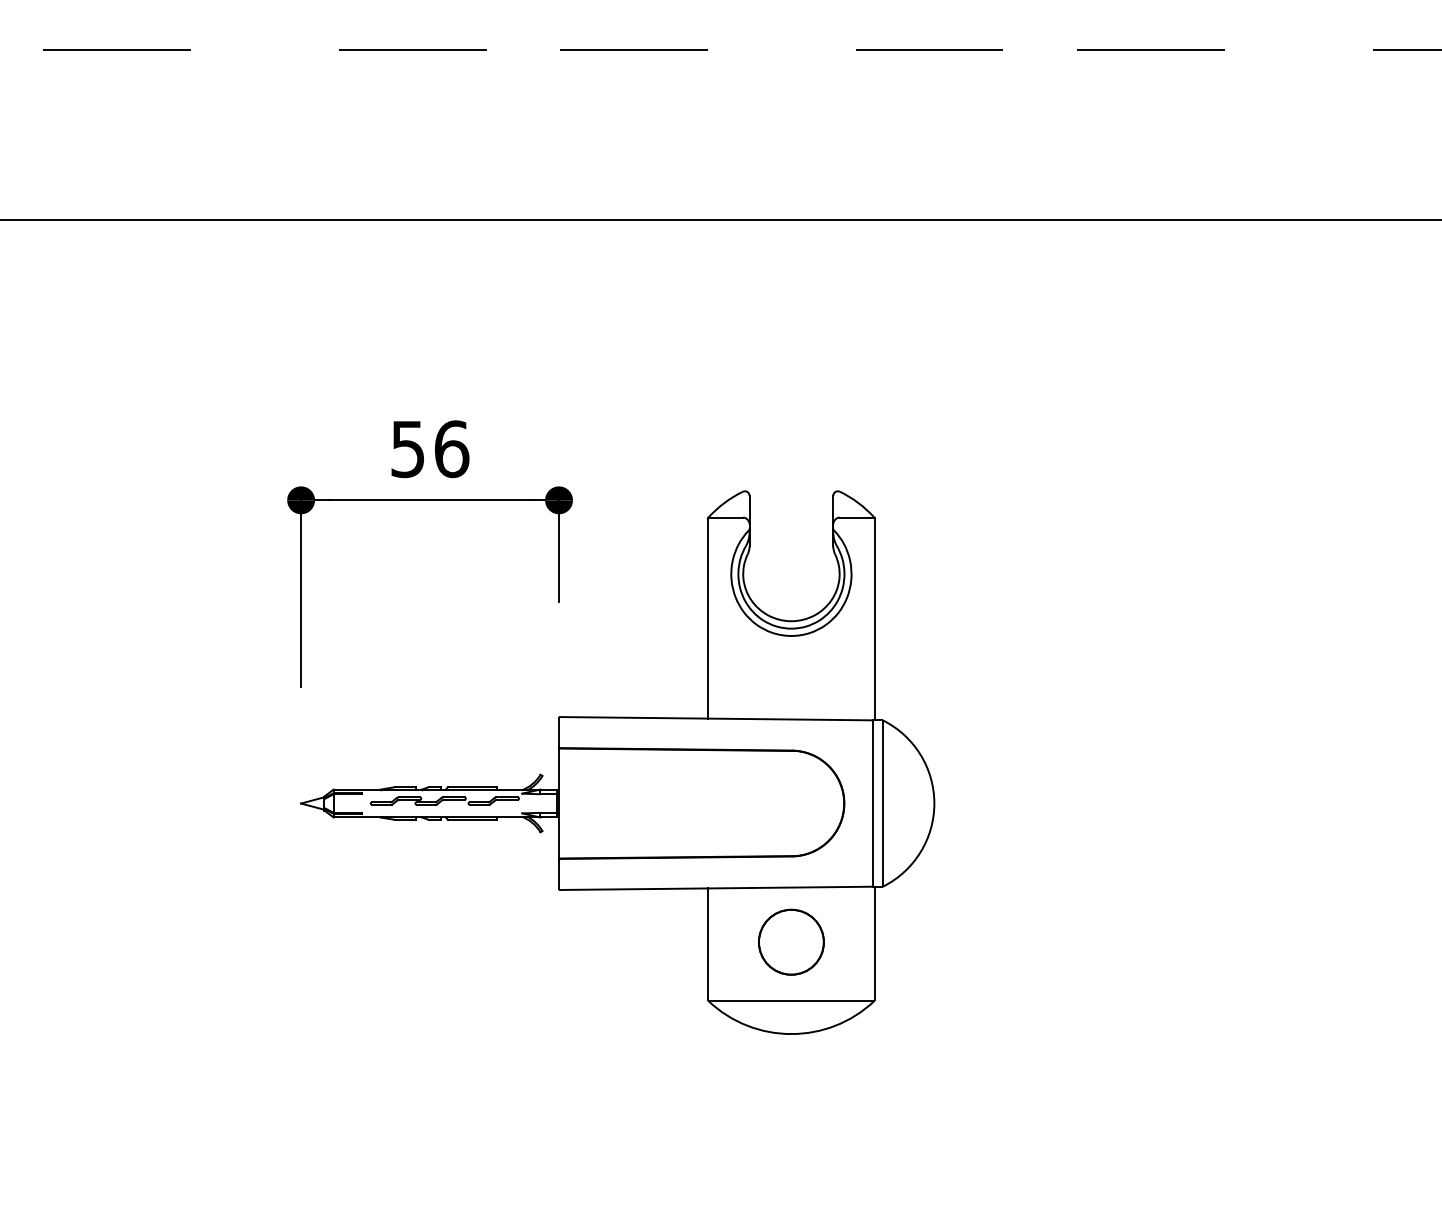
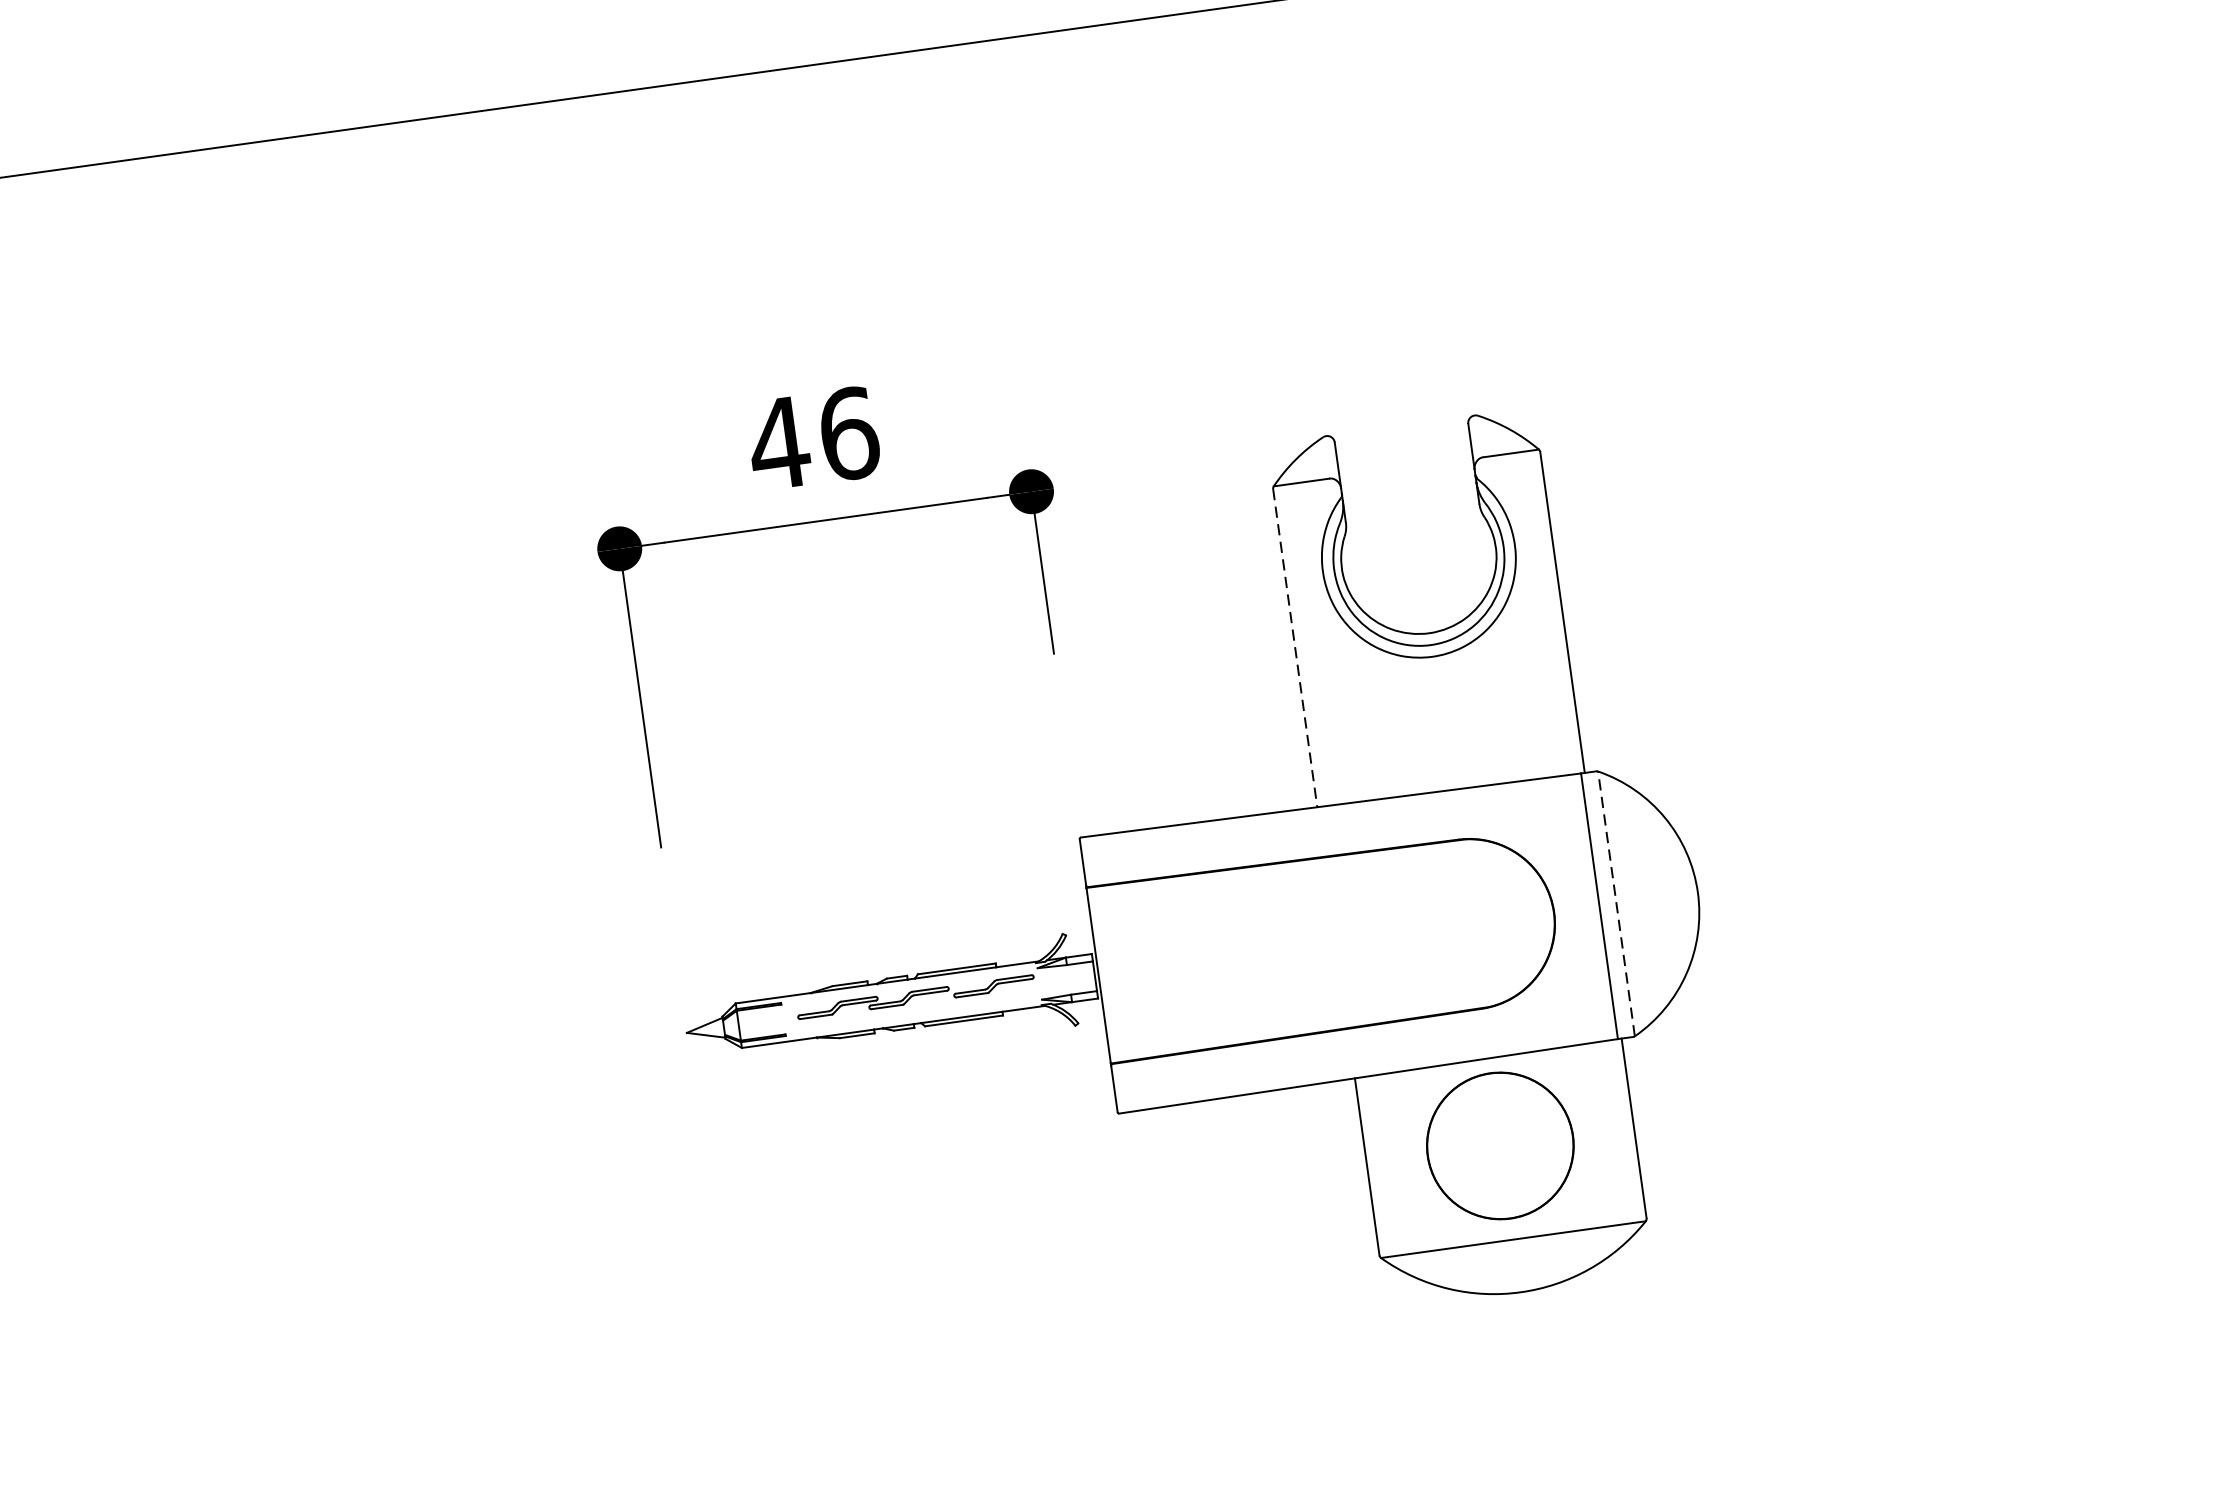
text: (407, 449) -> (778, 444), 56 -> 46
line: (707, 618) -> (1294, 647), solid -> dashed
line: (883, 803) -> (1616, 903), solid -> dashed
circle: (791, 941) -> (1500, 1144), size x1.4

